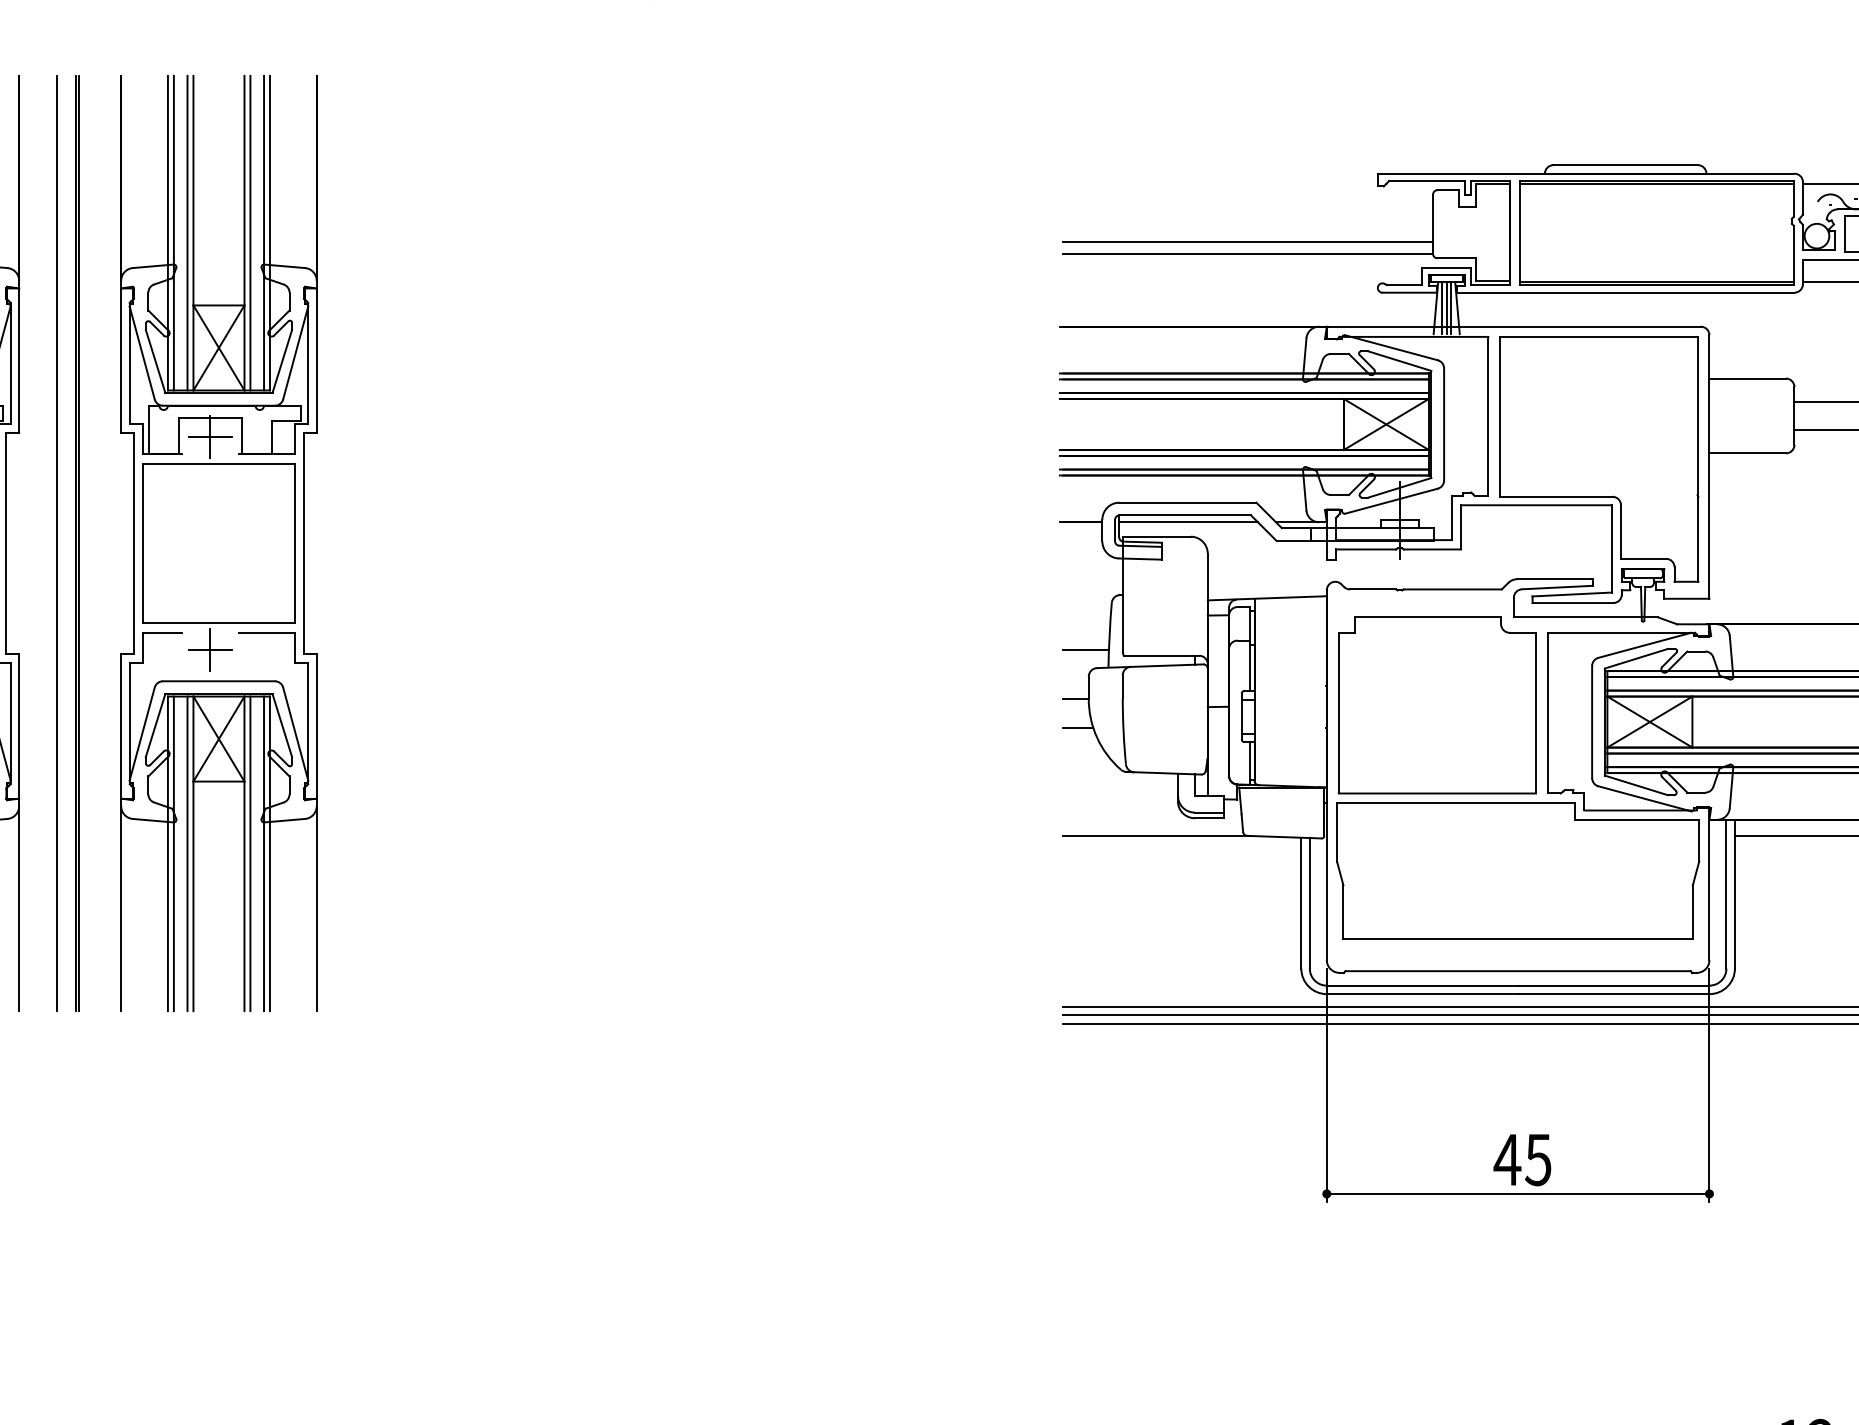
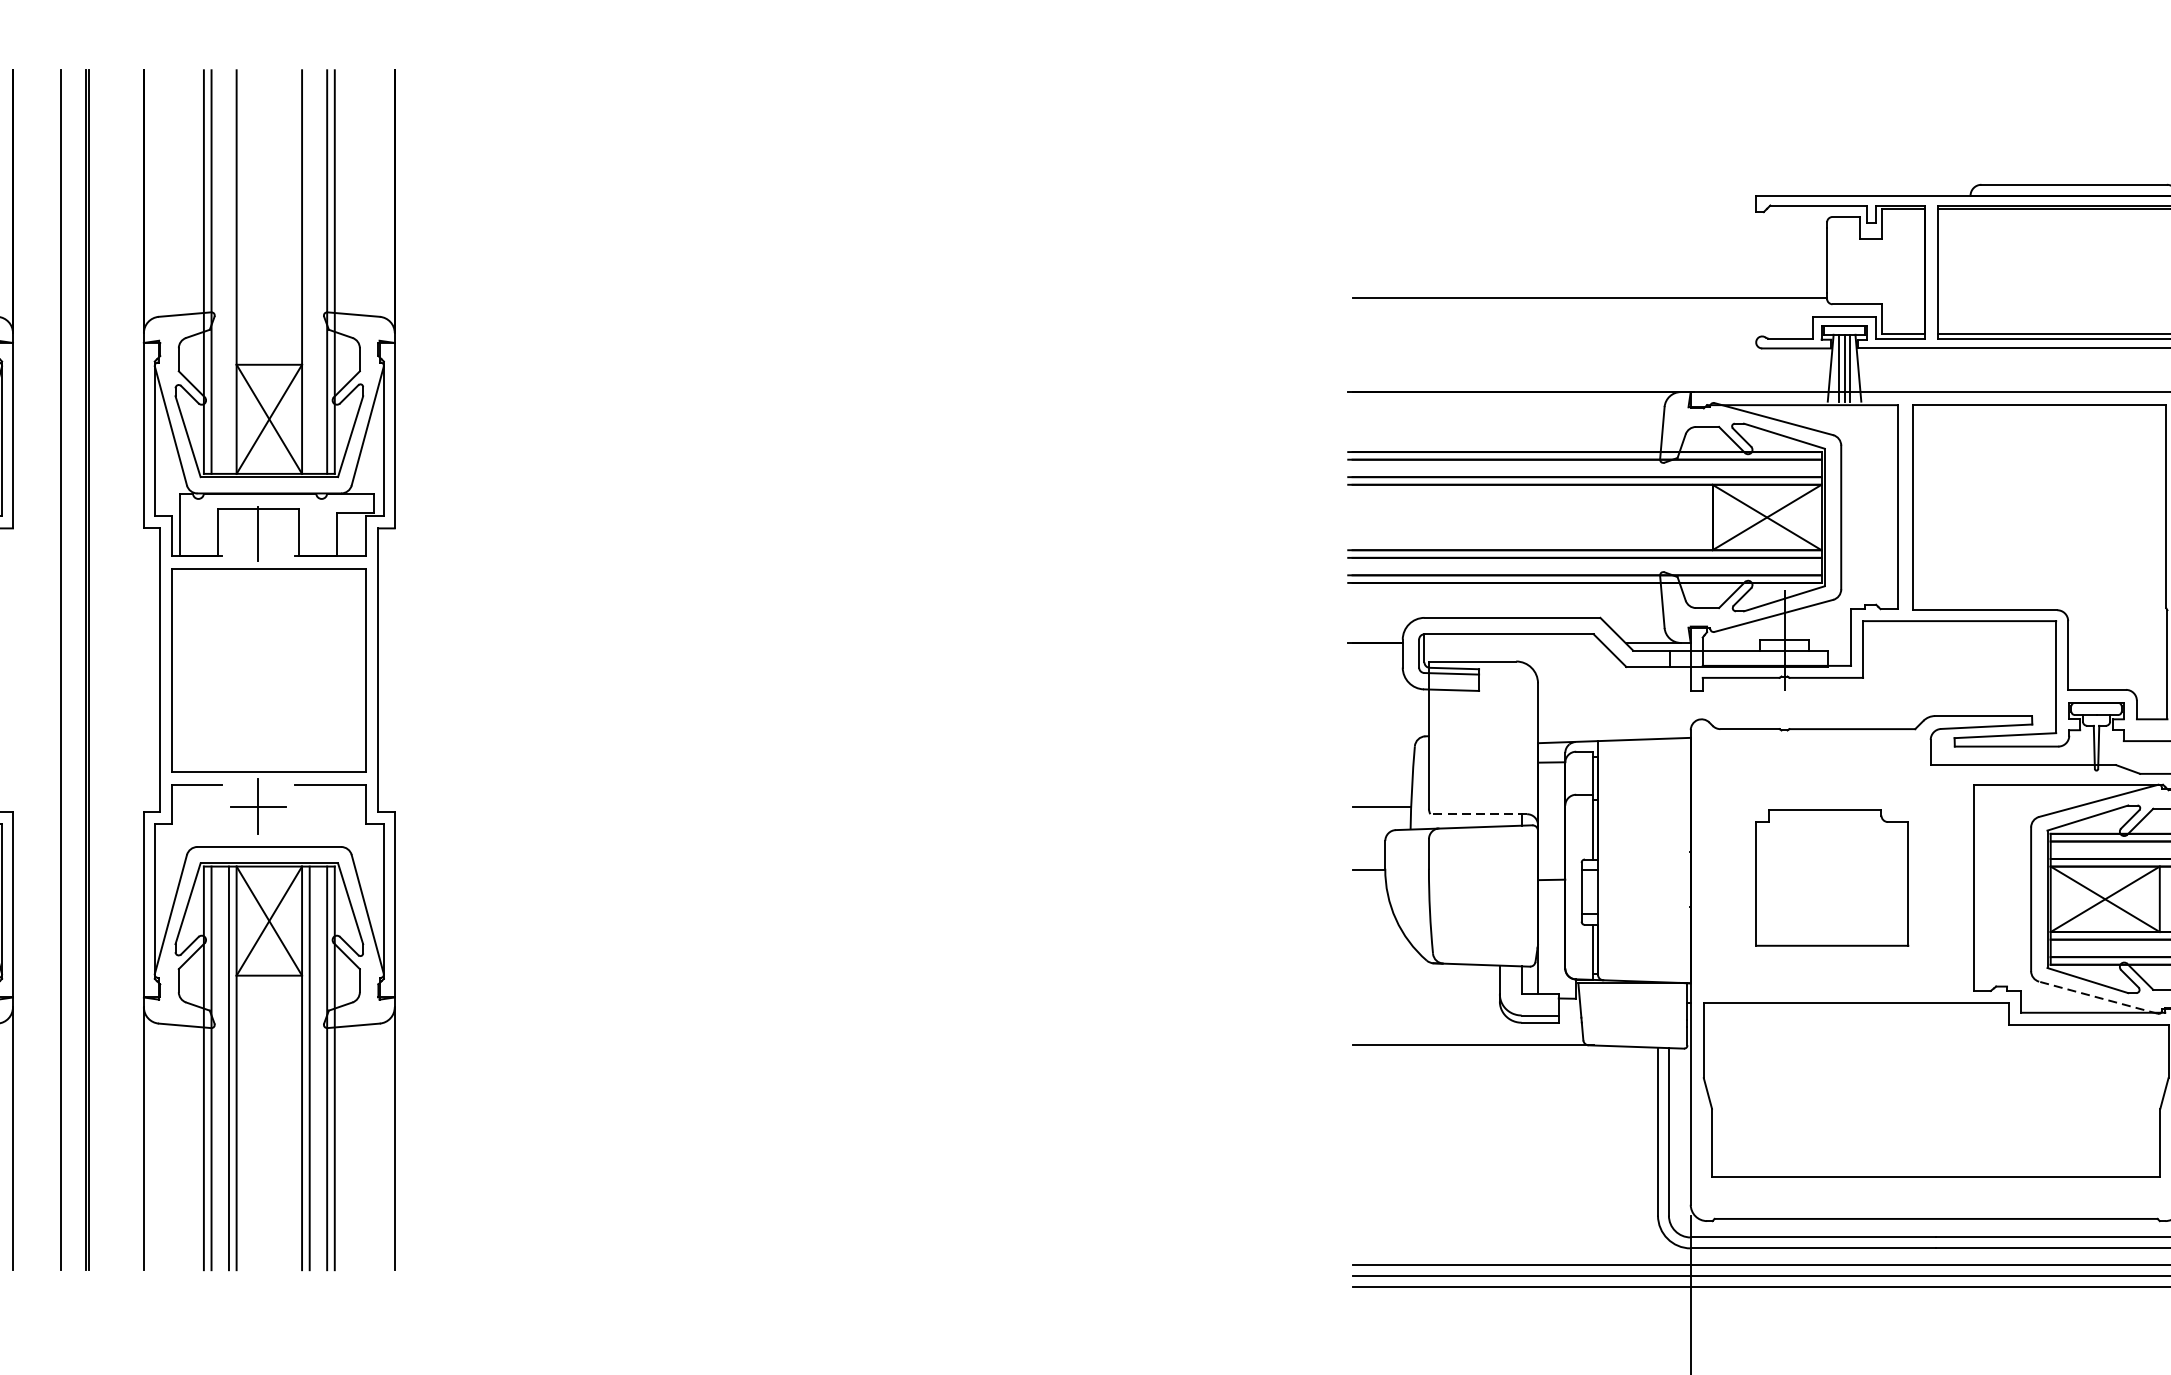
line: (187, 232) -> (228, 271), removed
line: (250, 232) -> (309, 271), removed
line: (1248, 241) -> (1590, 282), removed
line: (210, 437) -> (258, 534), removed
line: (1188, 522) -> (1513, 643), removed
line: (1161, 655) -> (1478, 813), solid -> dashed
part: (1436, 705) -> (1831, 878), size x0.6
line: (1078, 728) -> (1372, 907), removed
line: (1644, 798) -> (2098, 997), solid -> dashed

